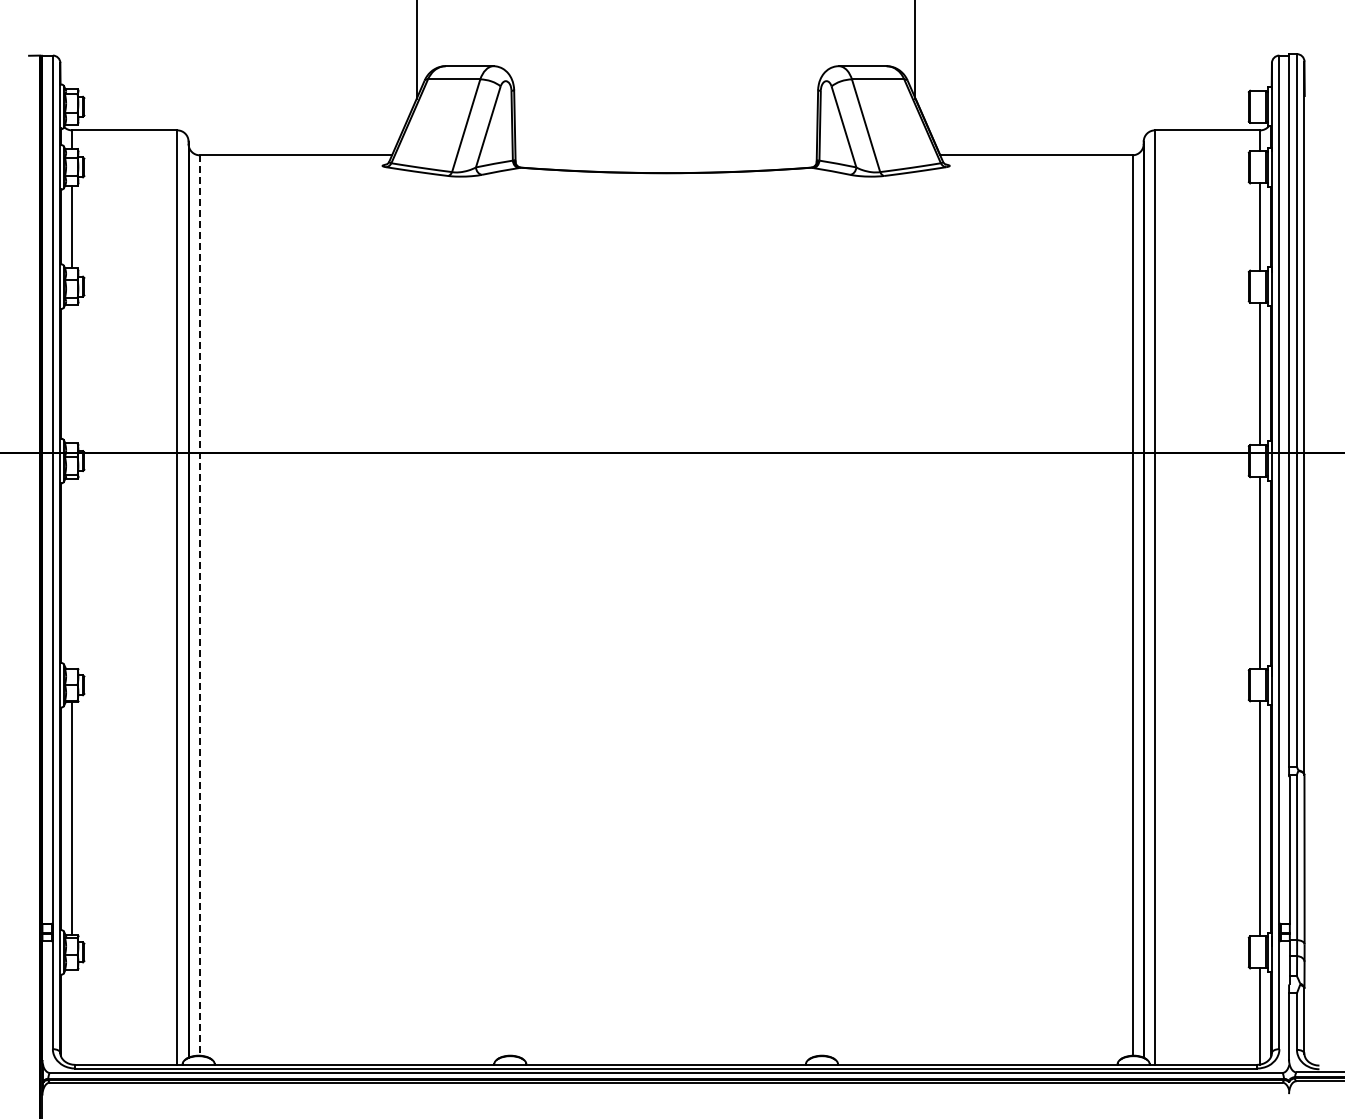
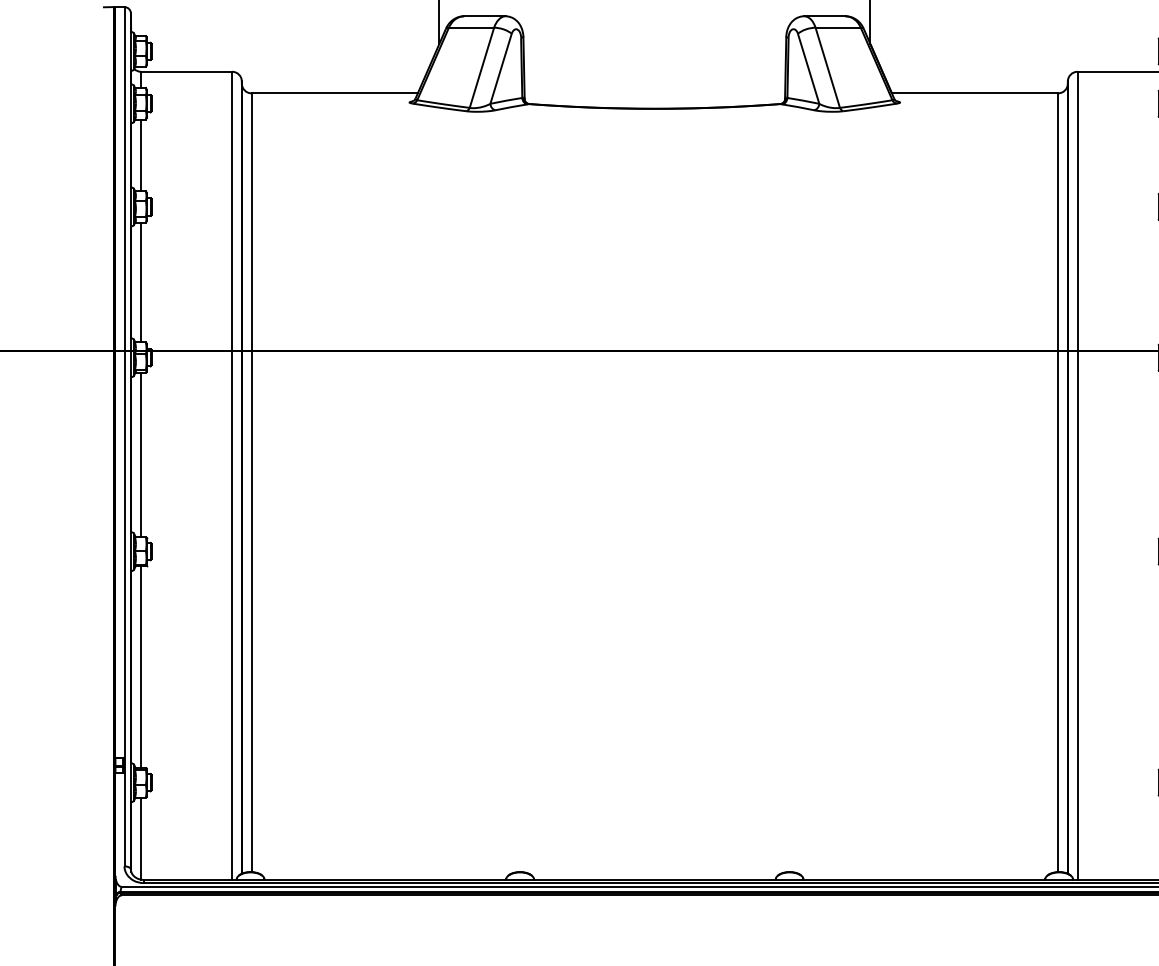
line: (72, 374) -> (141, 282), added
line: (72, 573) -> (141, 455), added
line: (199, 606) -> (251, 483), dashed -> solid
line: (72, 1016) -> (141, 838), added

